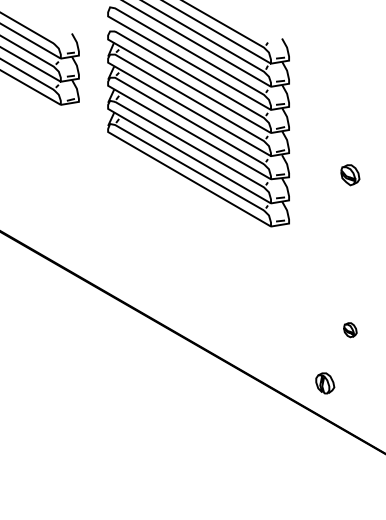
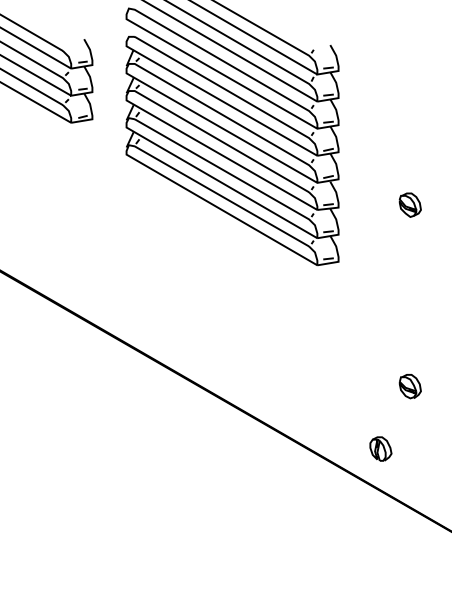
part: (350, 330) -> (410, 387), size x1.43

